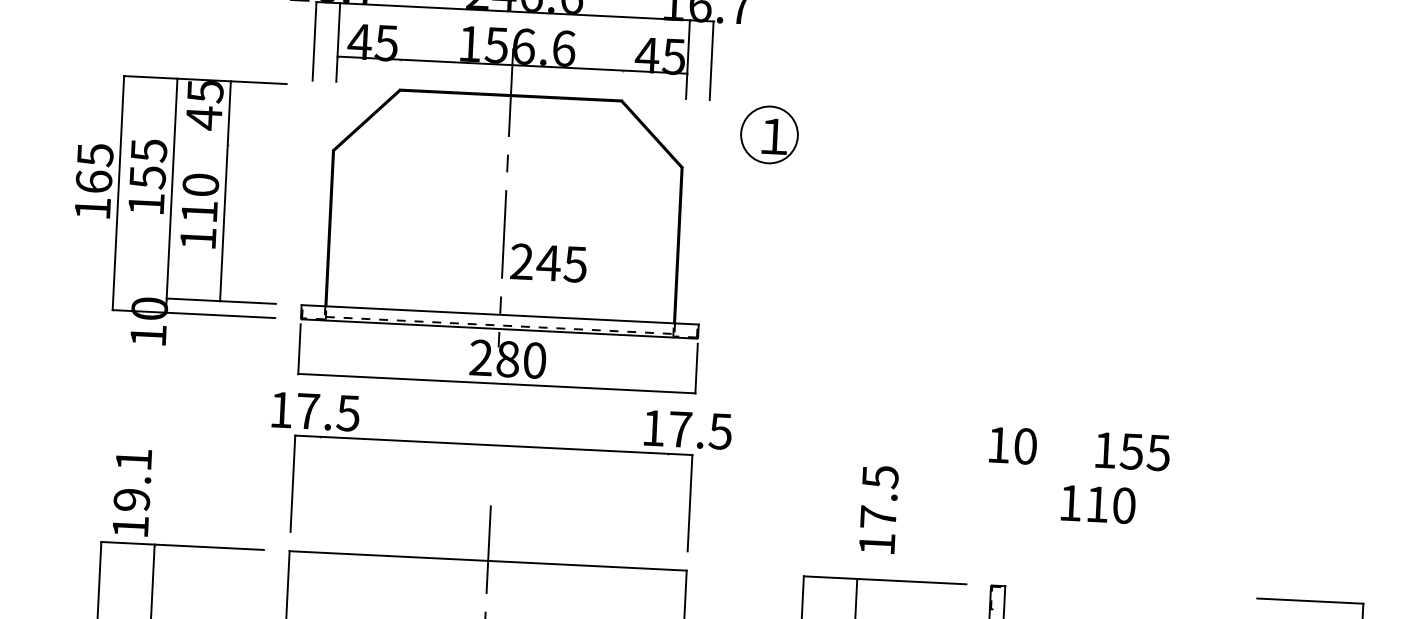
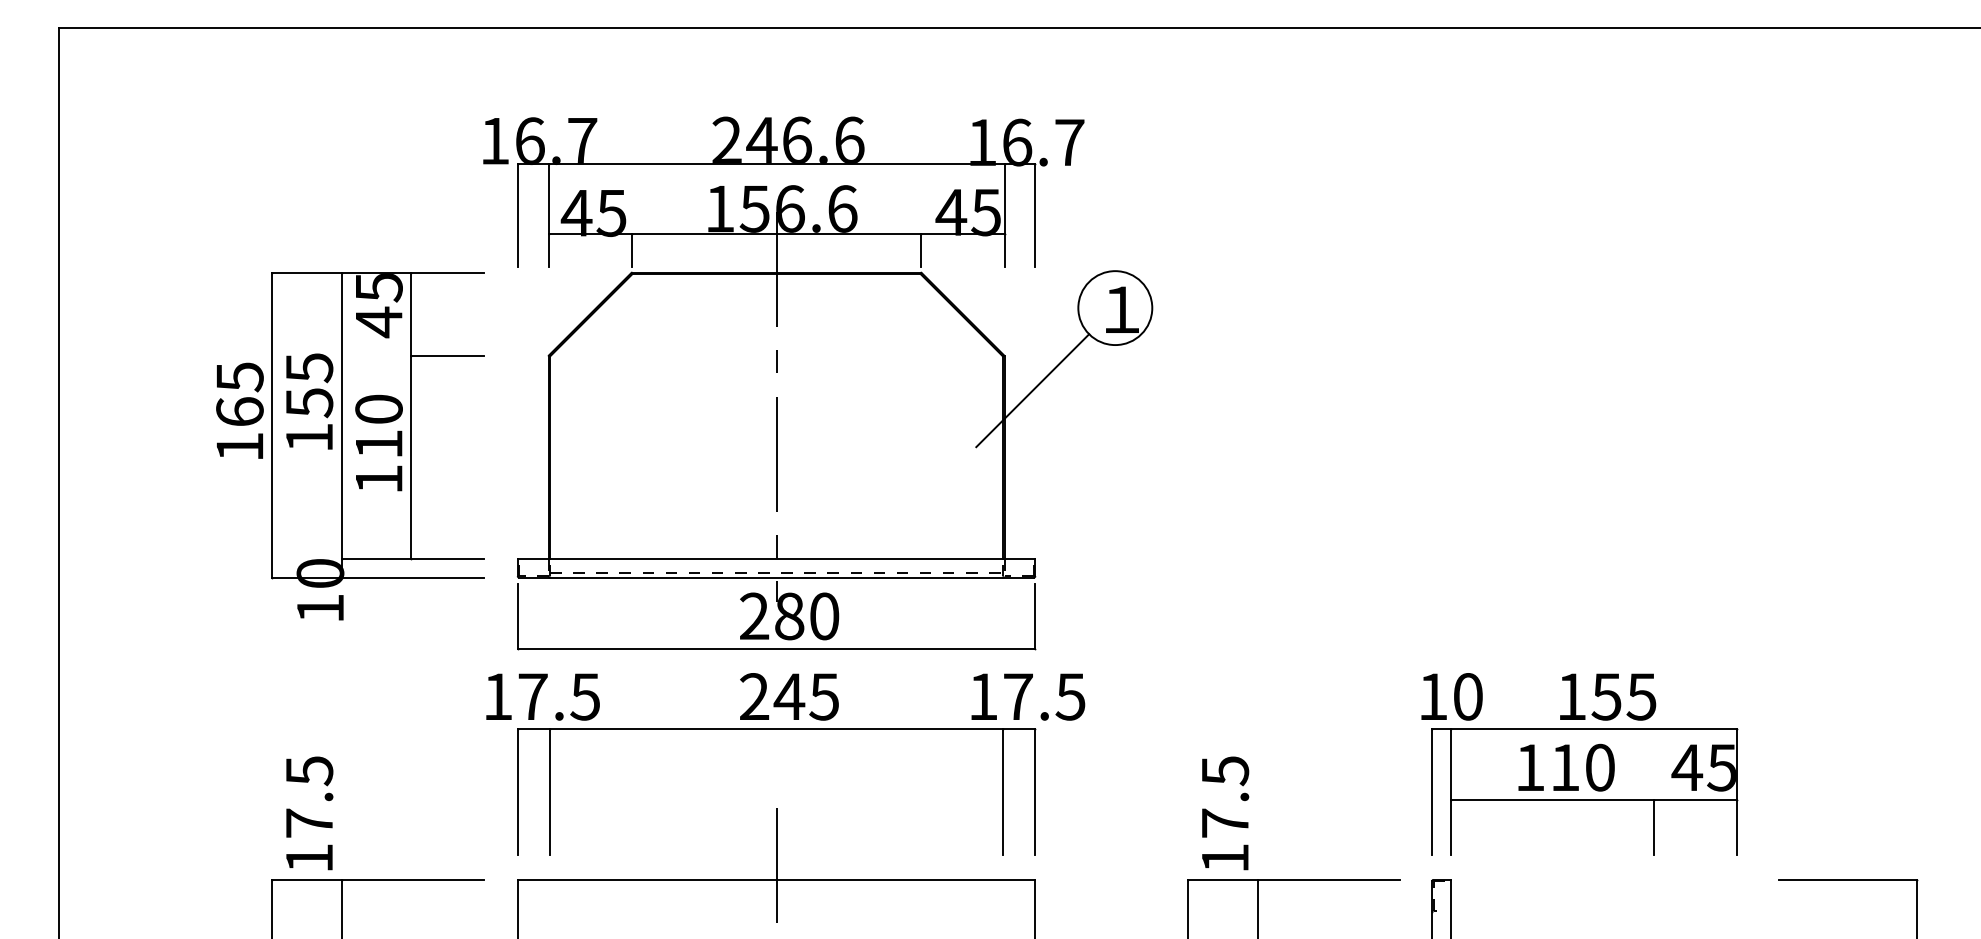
line: (400, 71) -> (631, 249), added
line: (623, 82) -> (921, 249), added
line: (255, 146) -> (447, 355), added
line: (702, 195) -> (1032, 390), added
text: (548, 262) -> (789, 696), moved
text: (132, 479) -> (309, 796), 19.1 -> 17.5
line: (318, 484) -> (550, 791), added
line: (665, 501) -> (1003, 791), added
text: (878, 509) -> (1225, 813), moved
part: (1111, 523) -> (1584, 791), added

